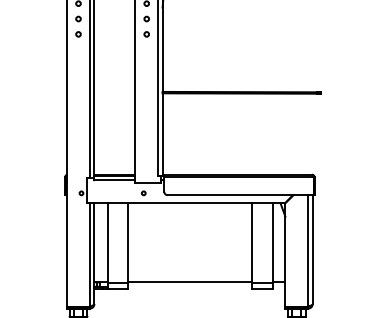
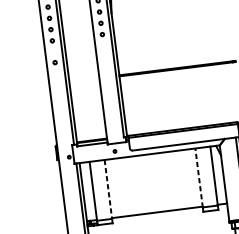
circle: (78, 63) -> (55, 62), added
line: (252, 242) -> (199, 177), solid -> dashed
line: (128, 243) -> (108, 189), solid -> dashed

